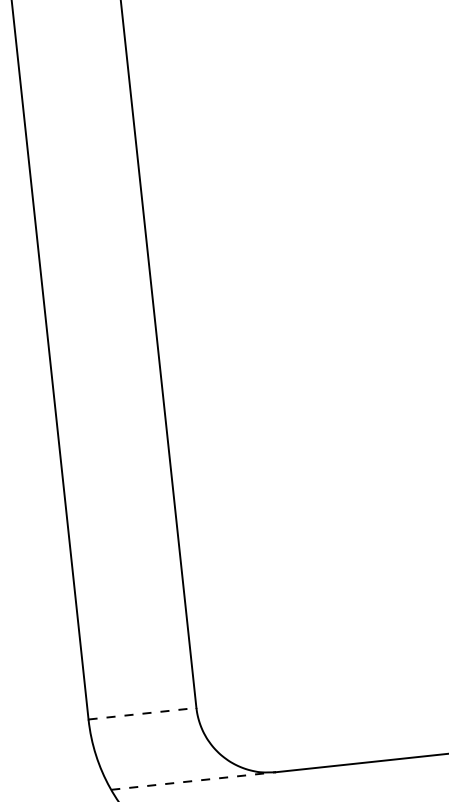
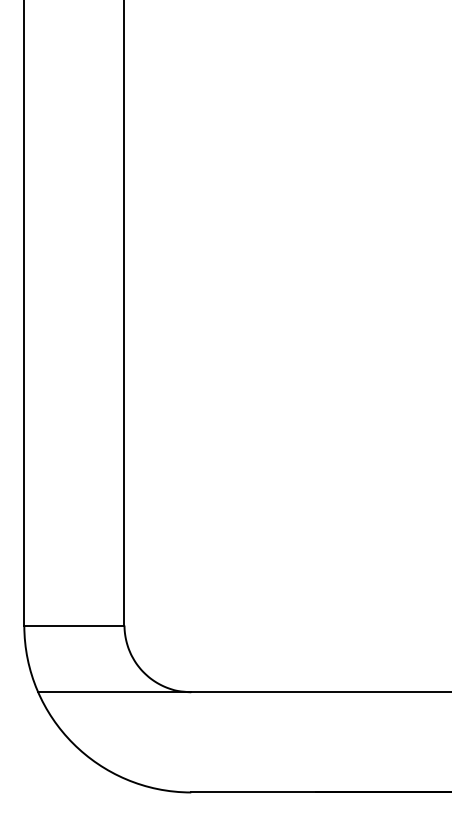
line: (142, 713) -> (74, 625), dashed -> solid
line: (193, 781) -> (114, 692), dashed -> solid

